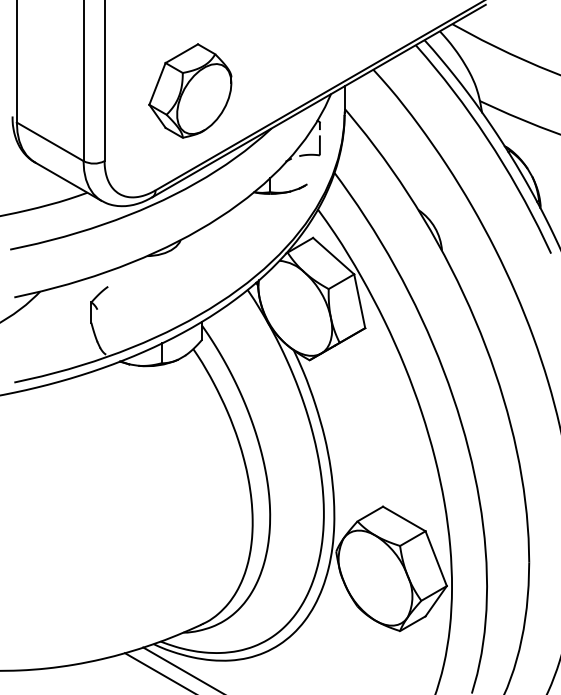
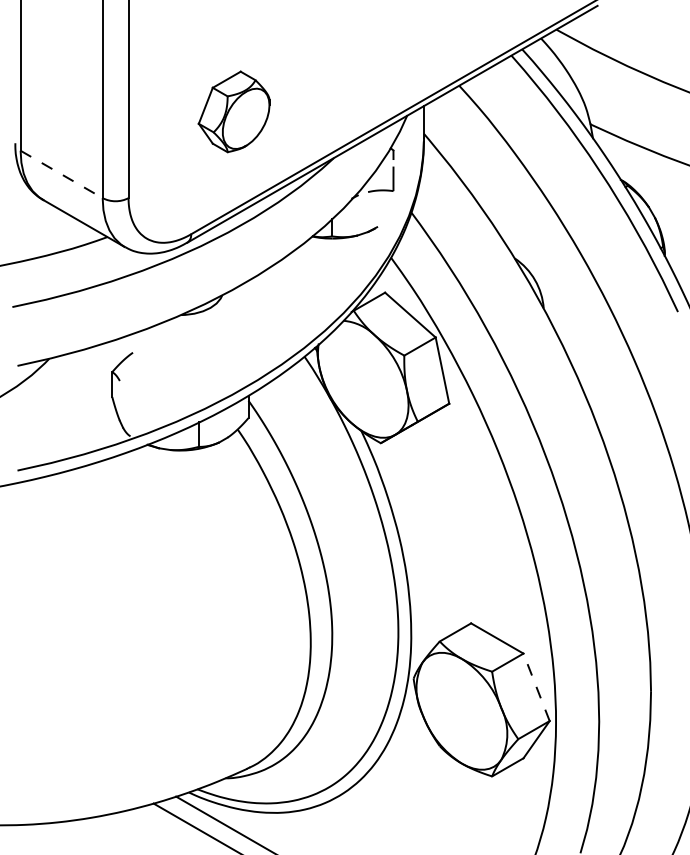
part: (190, 90) -> (234, 111), size x0.7
line: (50, 142) -> (62, 175), solid -> dashed
line: (436, 558) -> (536, 687), solid -> dashed

